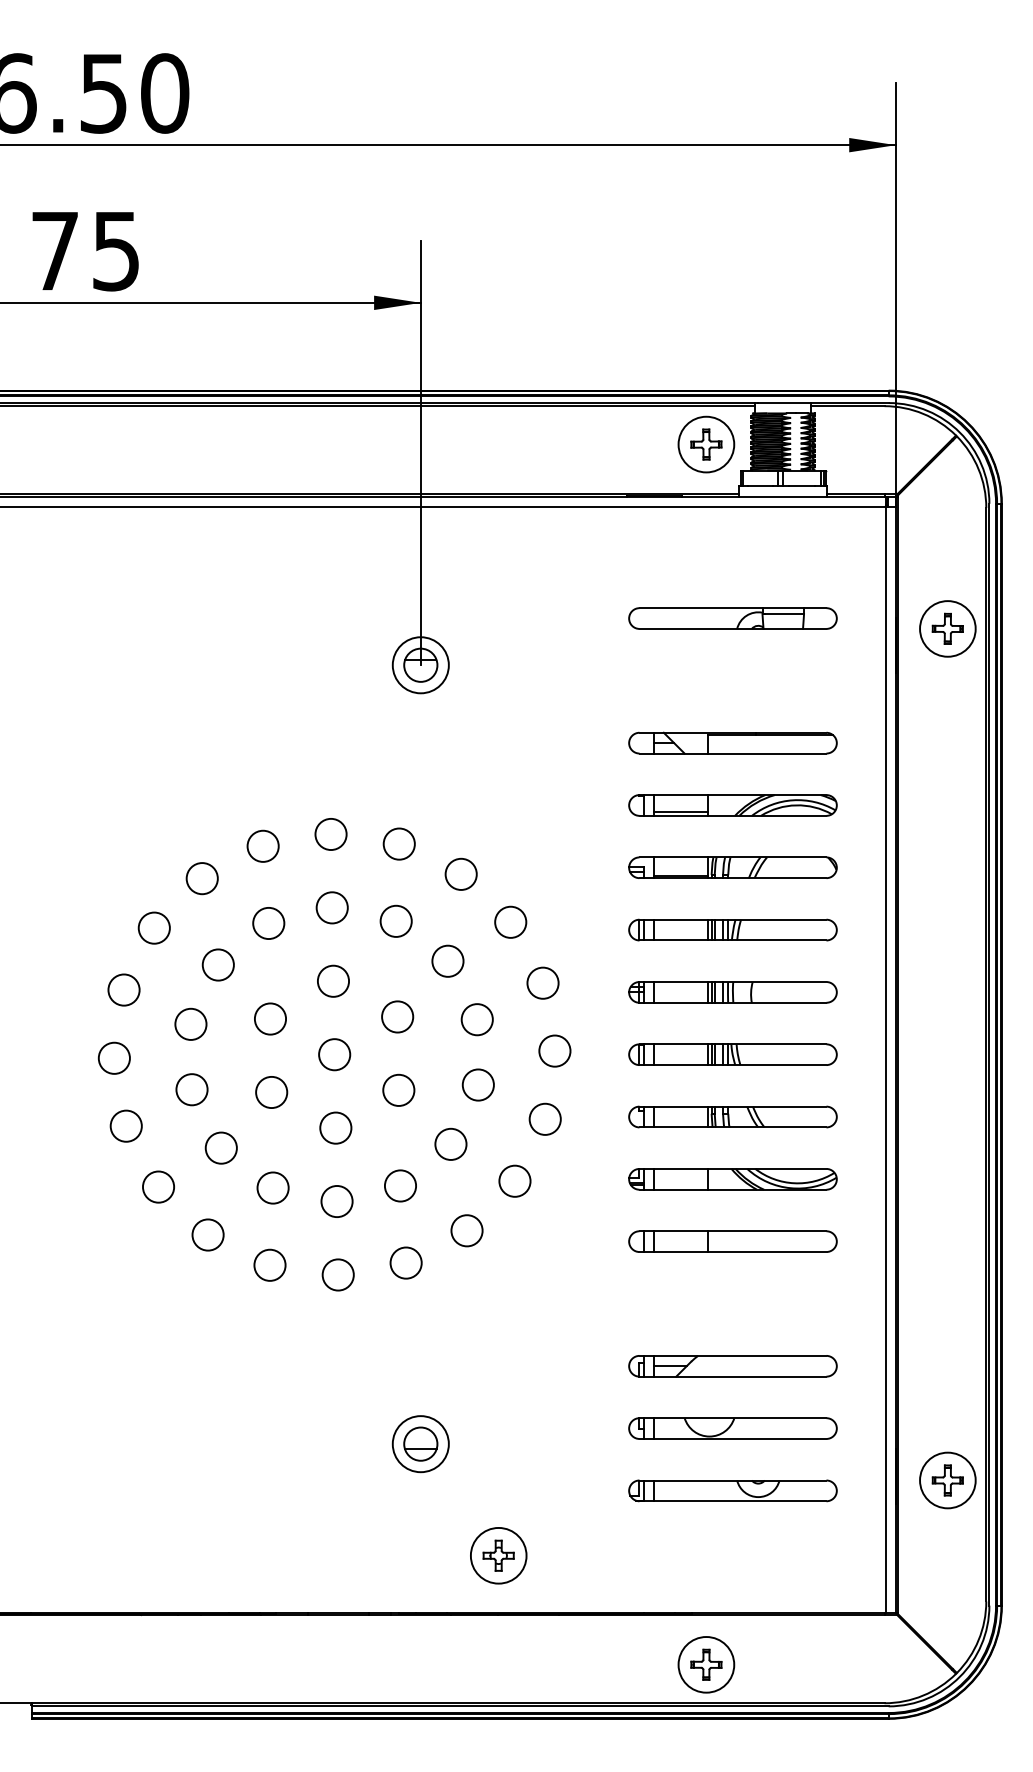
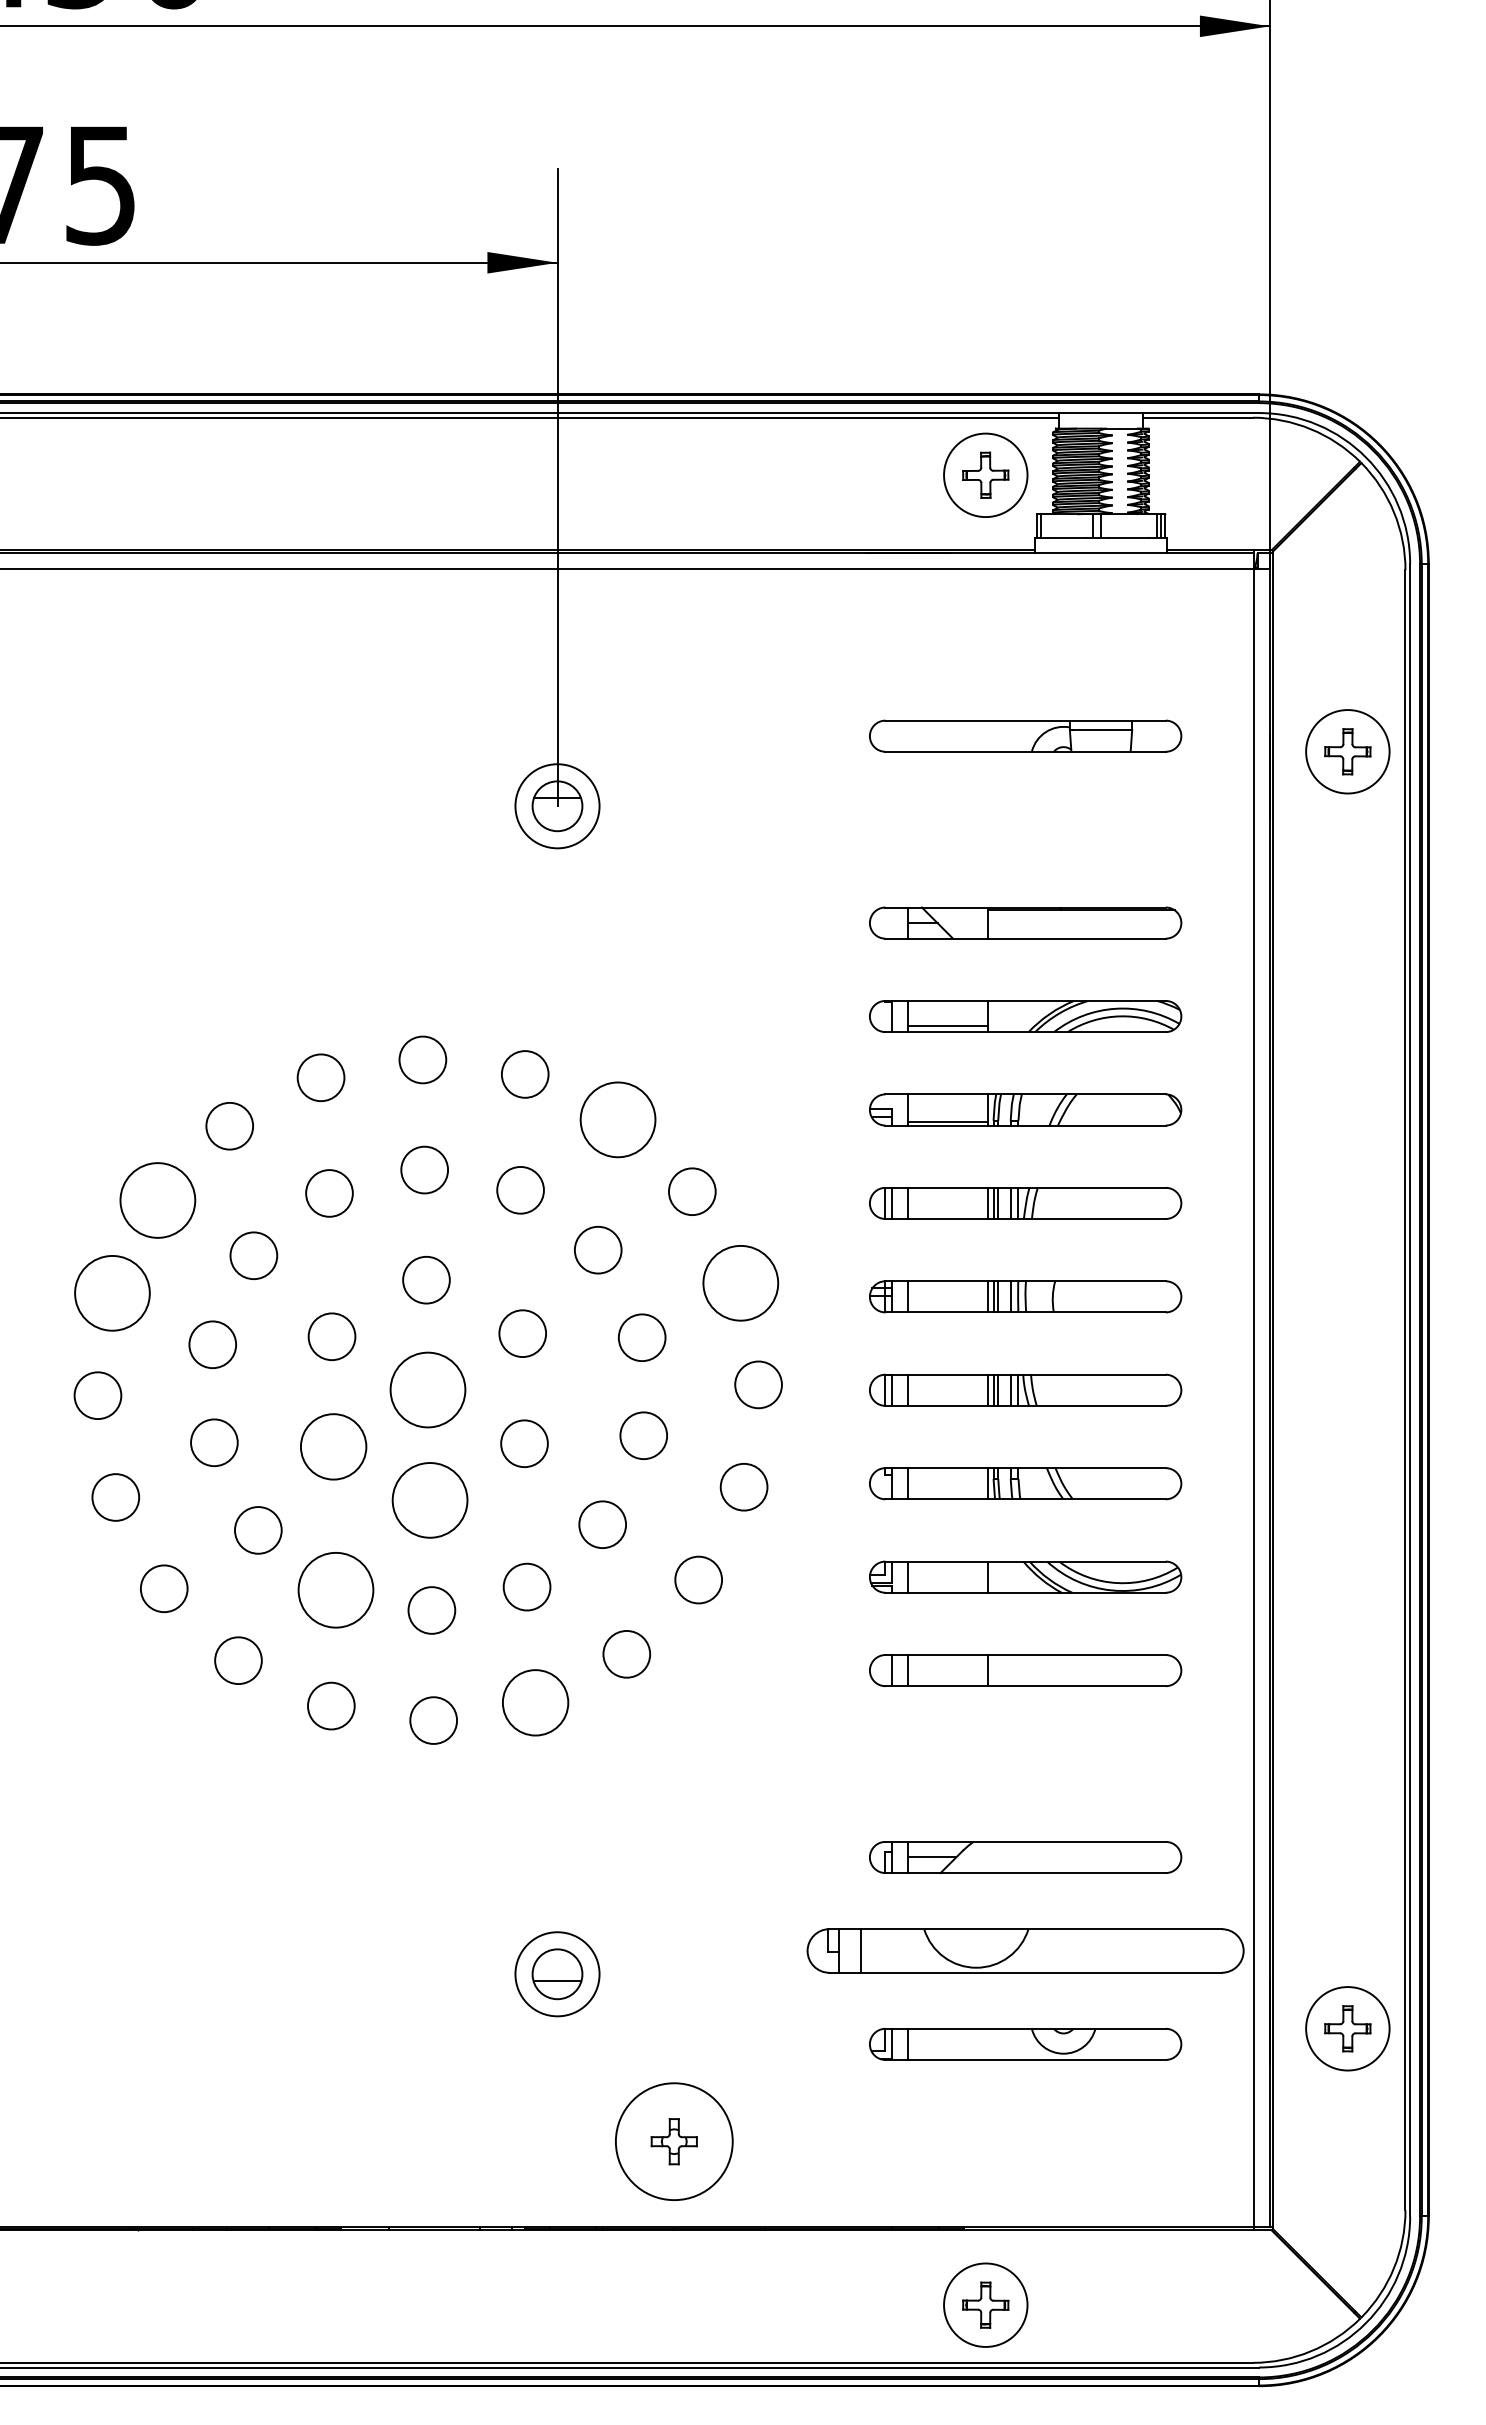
circle: (460, 873) -> (617, 1118), size x1.6
circle: (153, 927) -> (156, 1199), size x1.6
circle: (542, 982) -> (739, 1281), size x1.6
circle: (123, 989) -> (111, 1292), size x1.6
circle: (334, 1054) -> (428, 1389), size x1.6
circle: (271, 1092) -> (333, 1446), size x1.4
circle: (335, 1127) -> (429, 1499), size x1.6
circle: (272, 1187) -> (335, 1589), size x1.6
circle: (405, 1262) -> (534, 1701), size x1.4
part: (732, 1428) -> (1024, 1950), size x1.4
circle: (498, 1555) -> (673, 2141), size x1.4

